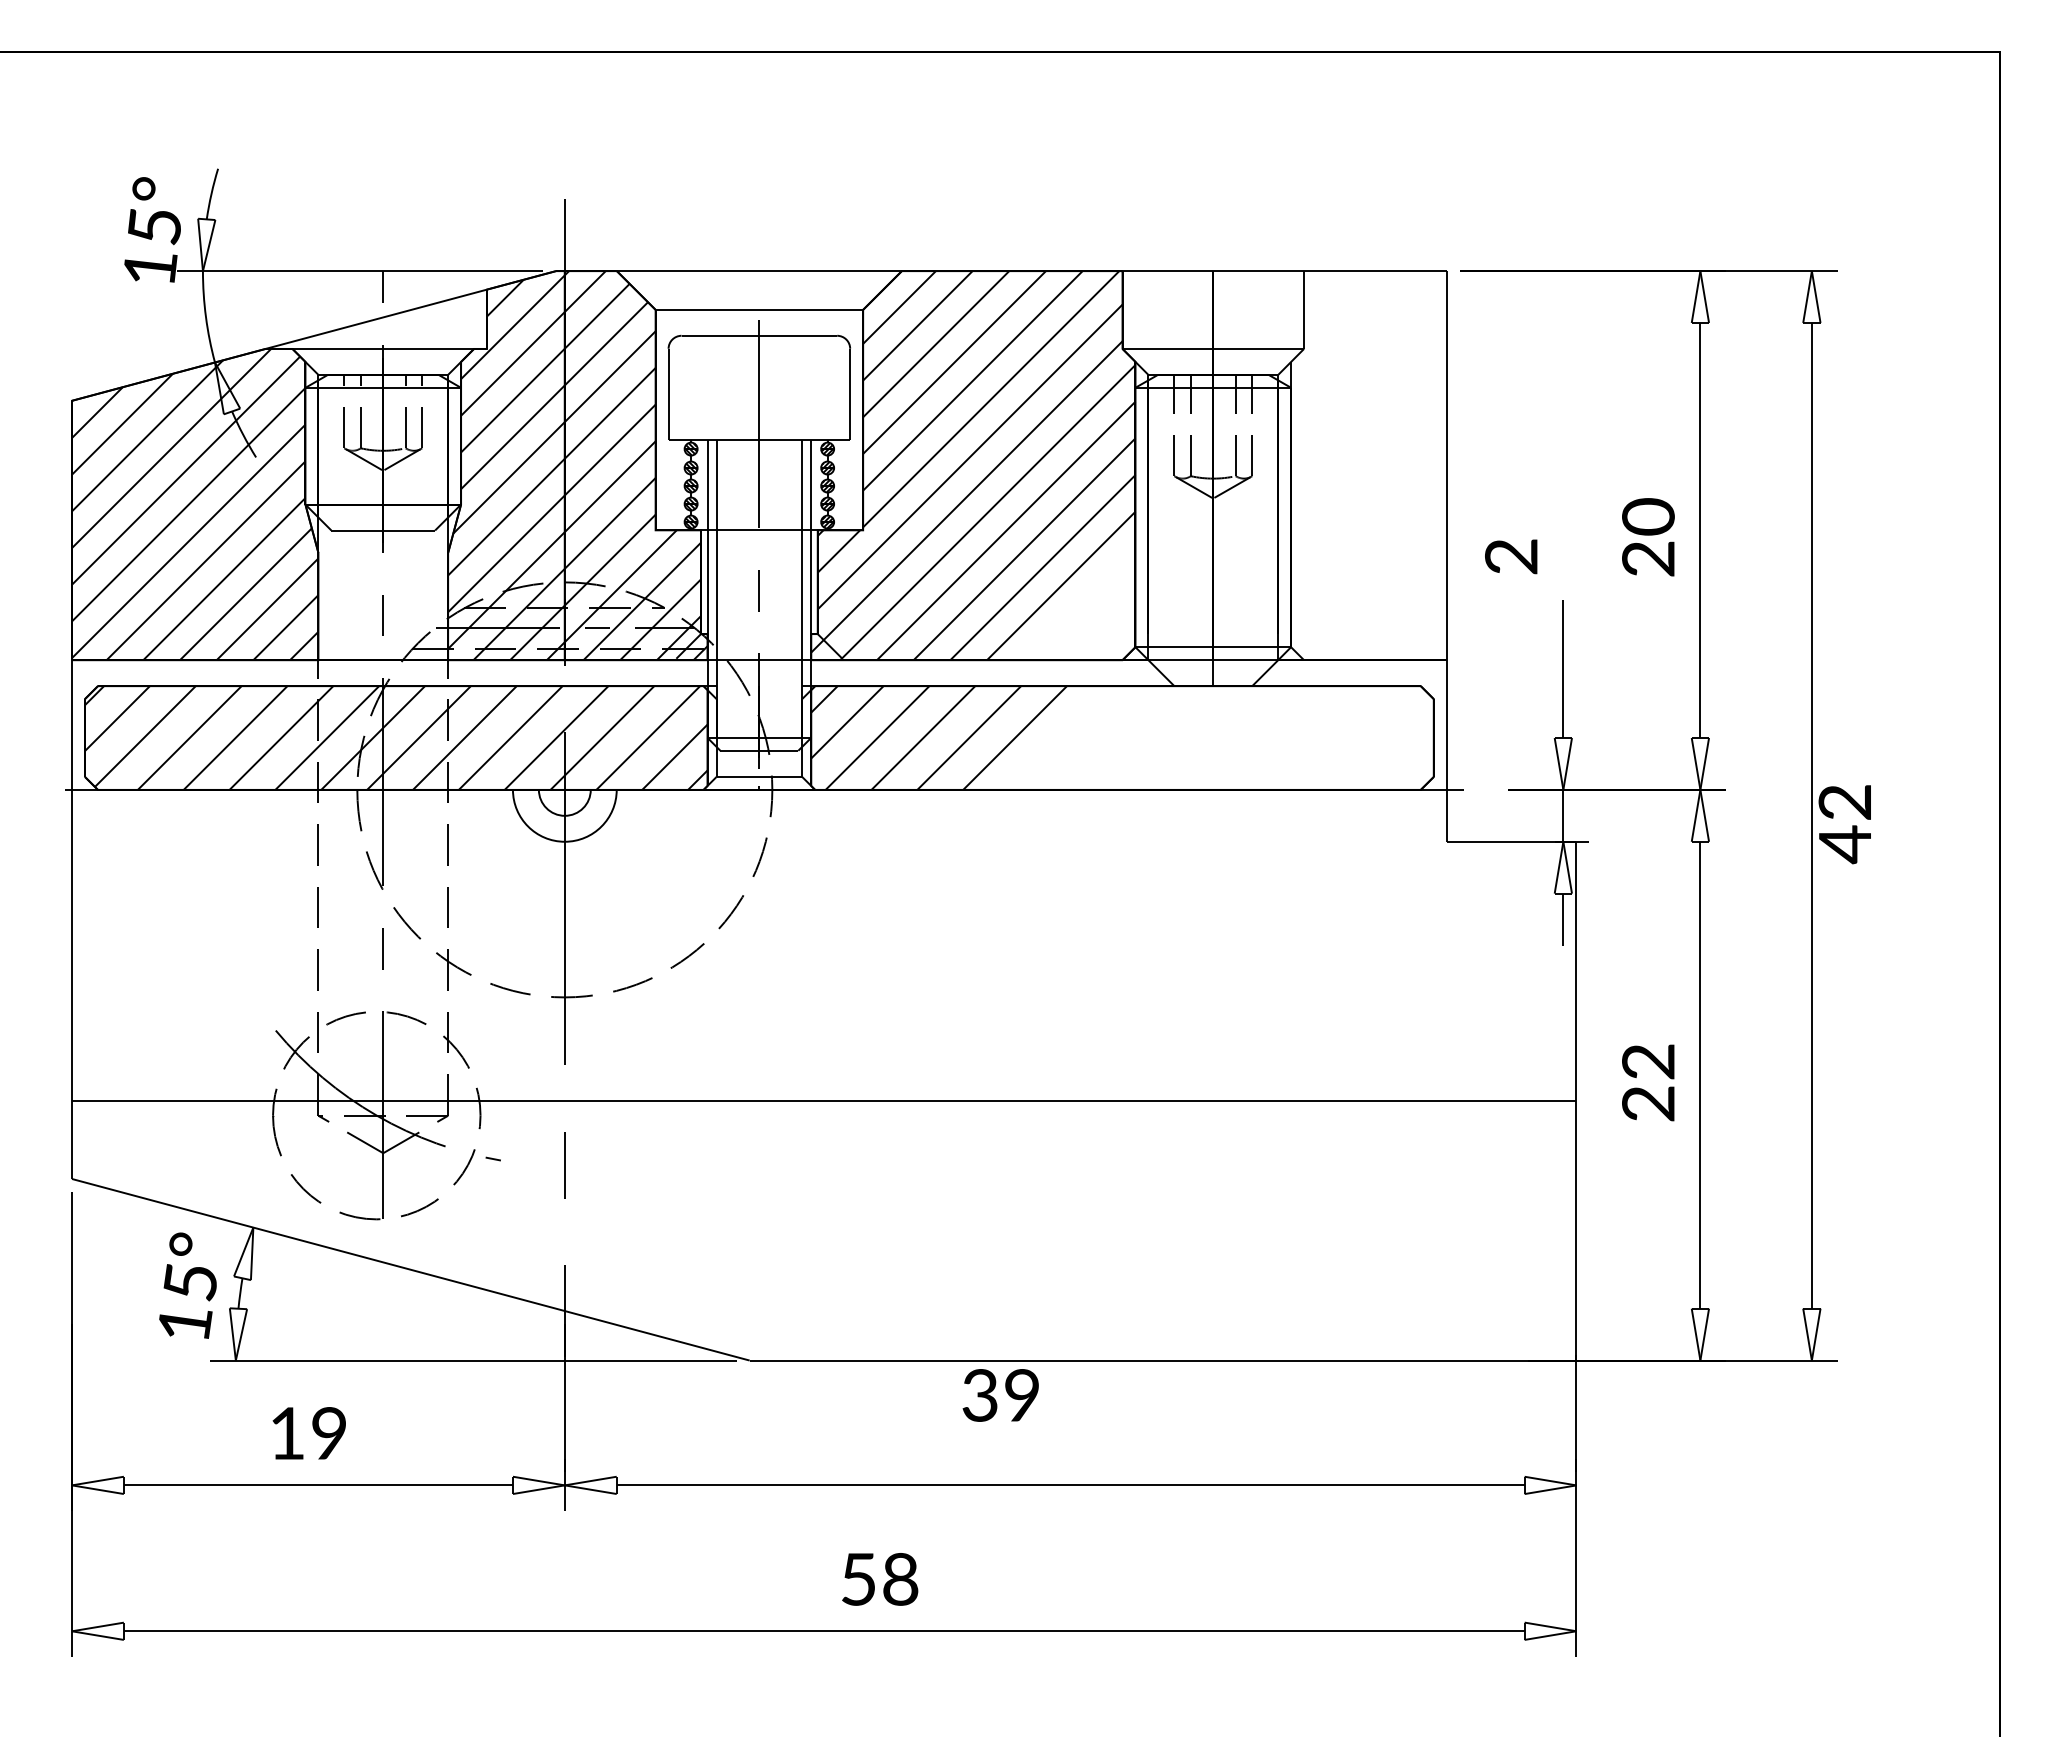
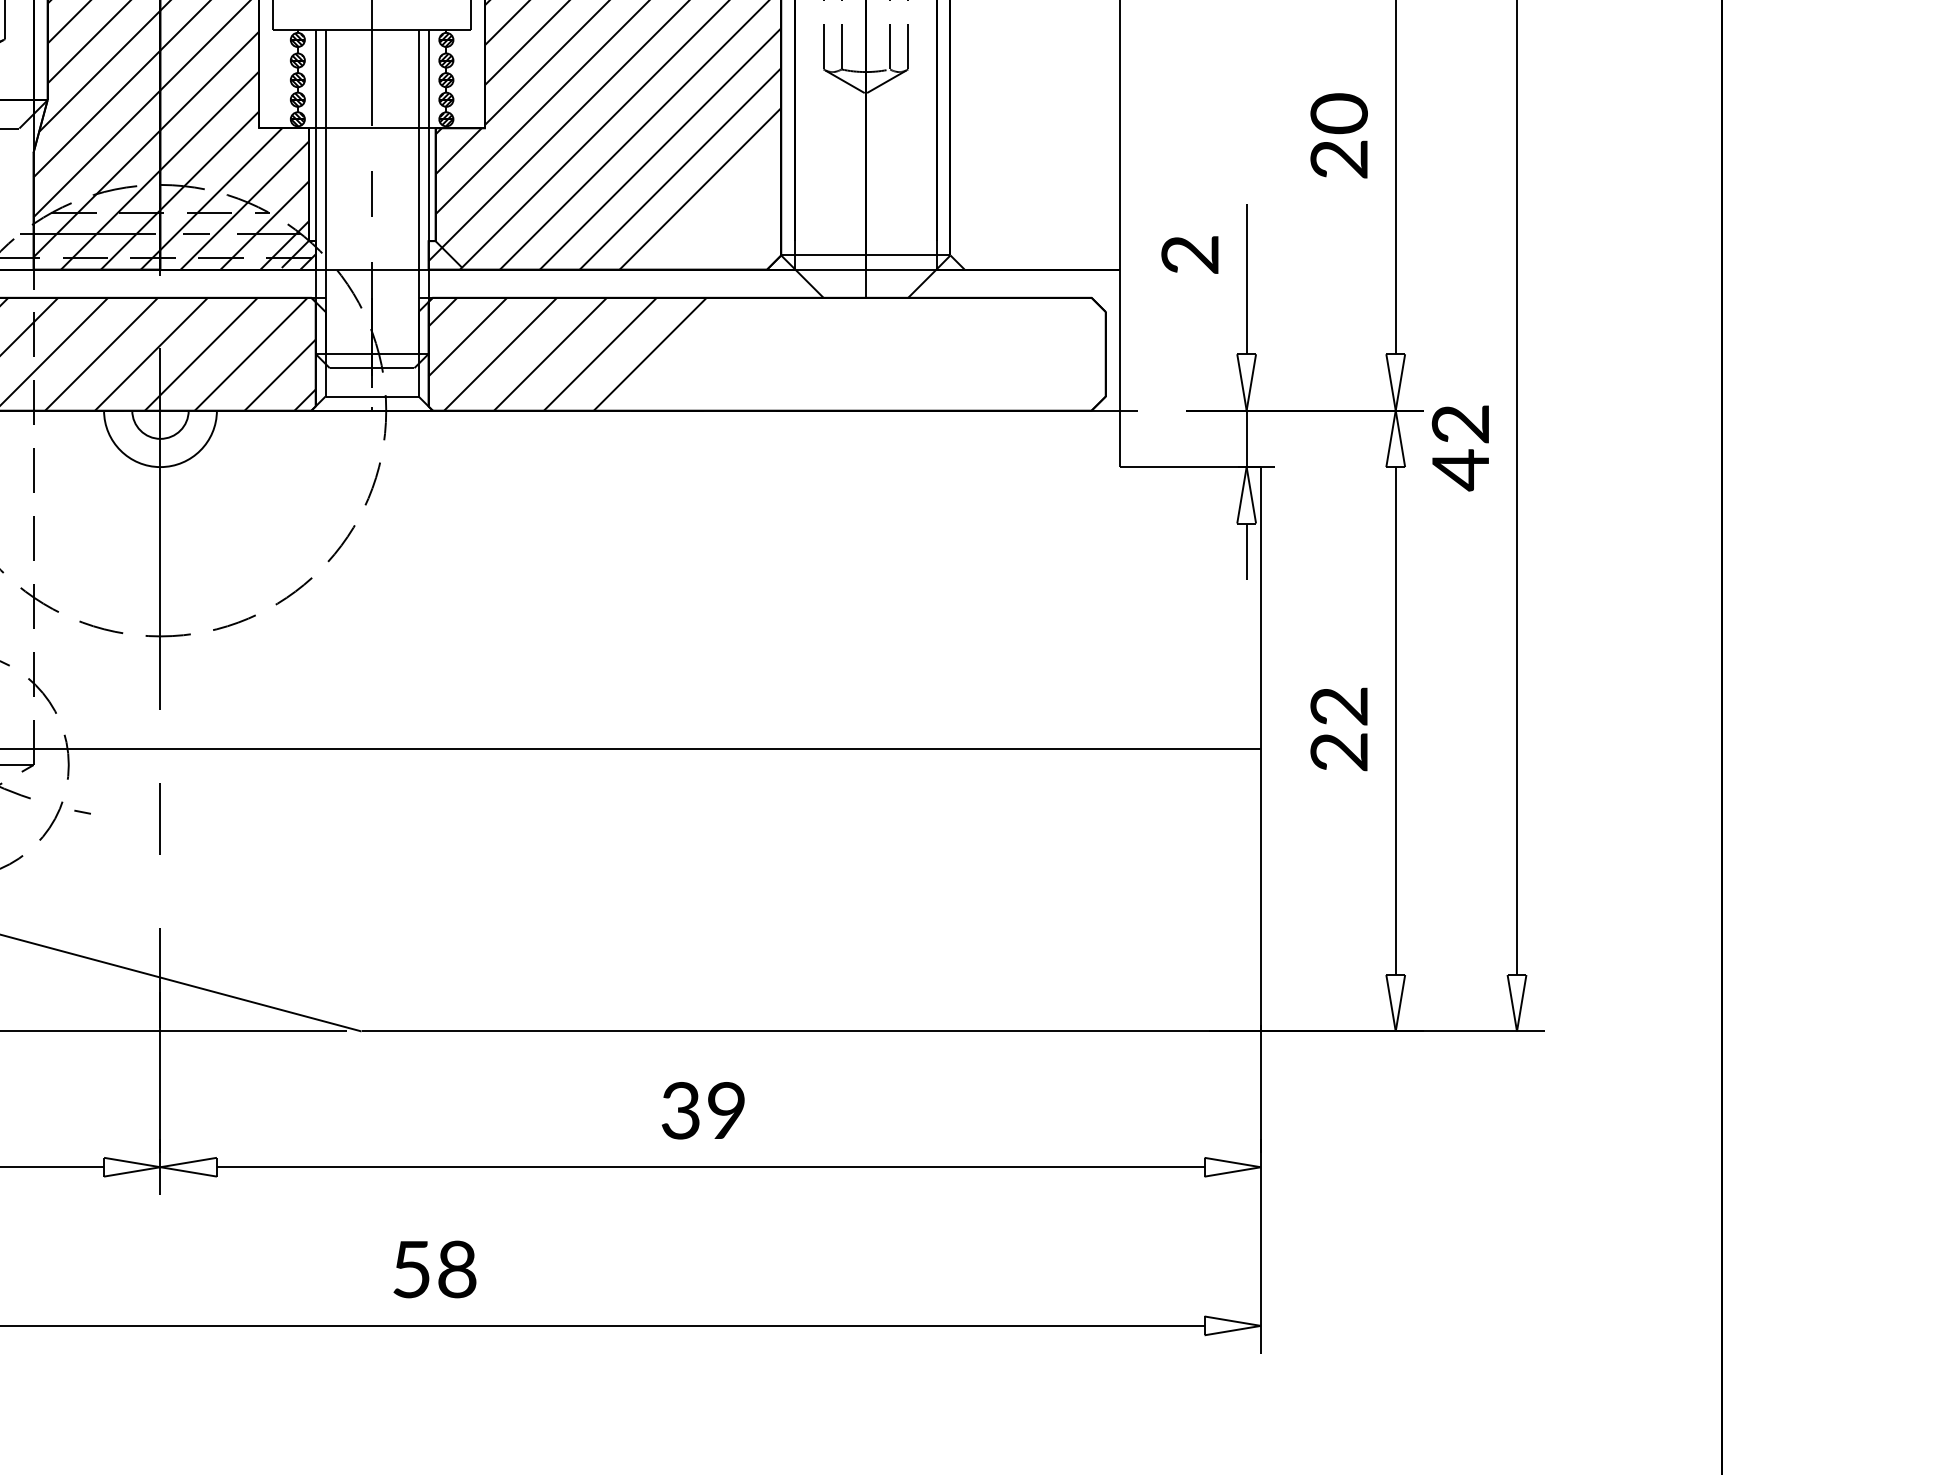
text: (1511, 556) -> (1190, 254), moved
text: (1844, 824) -> (1460, 448), moved
text: (1000, 1395) -> (702, 1110), moved
text: (880, 1579) -> (435, 1269), moved

